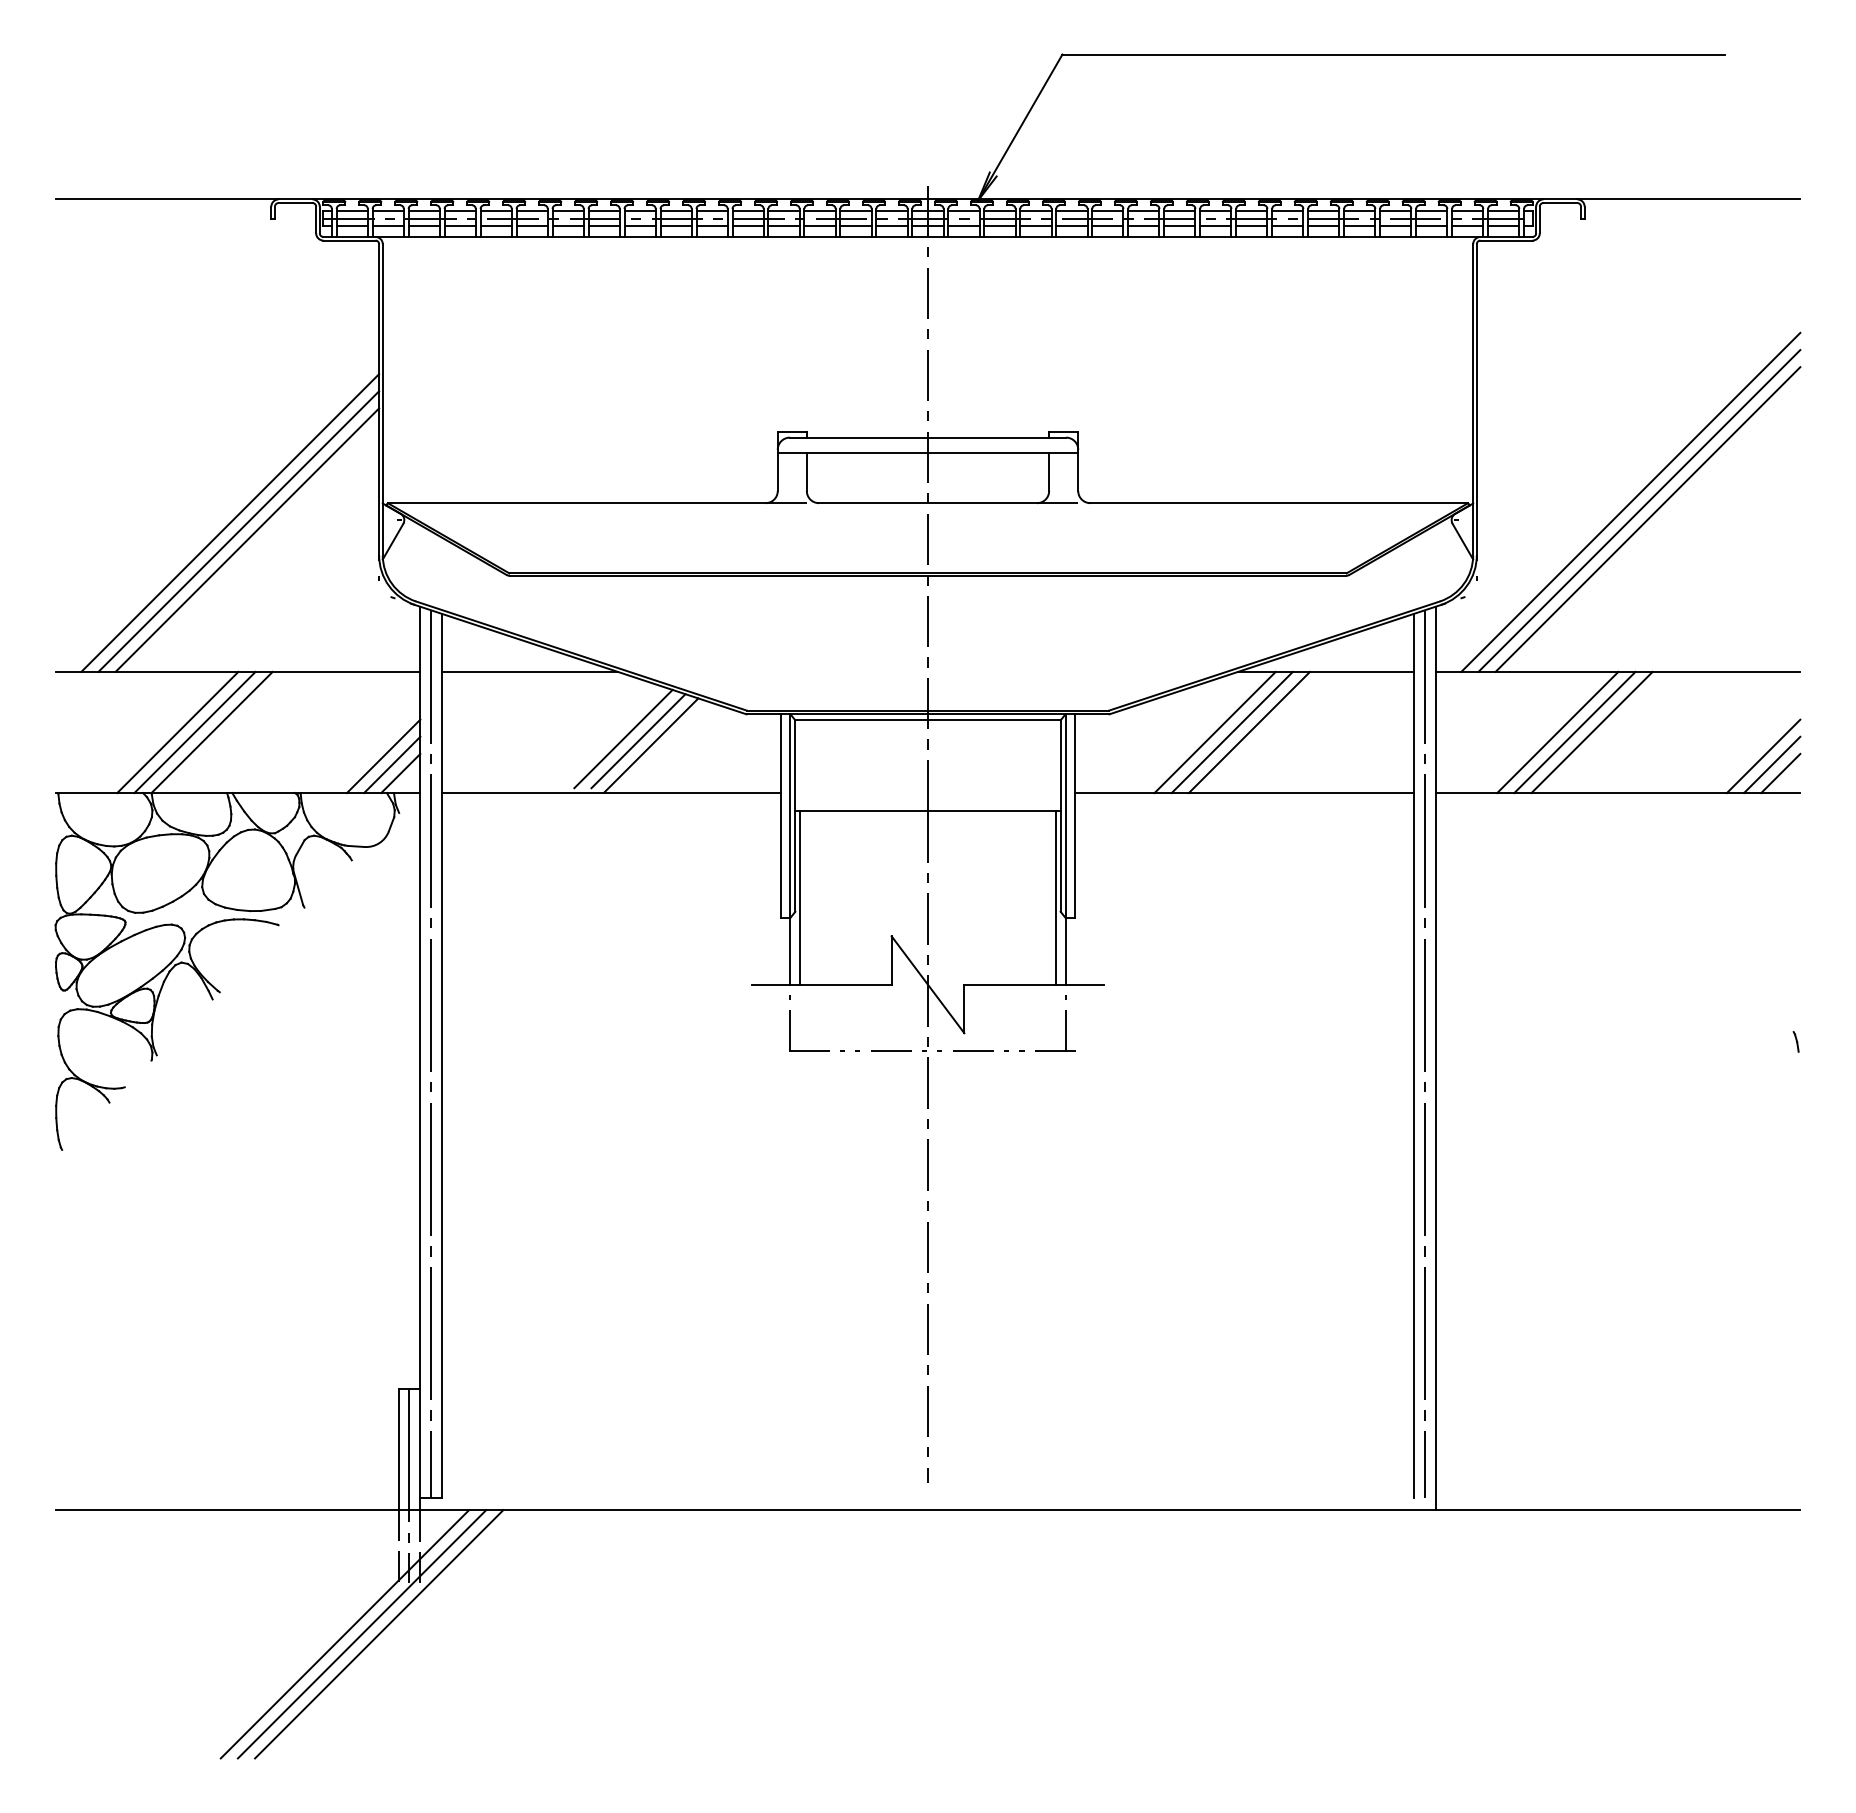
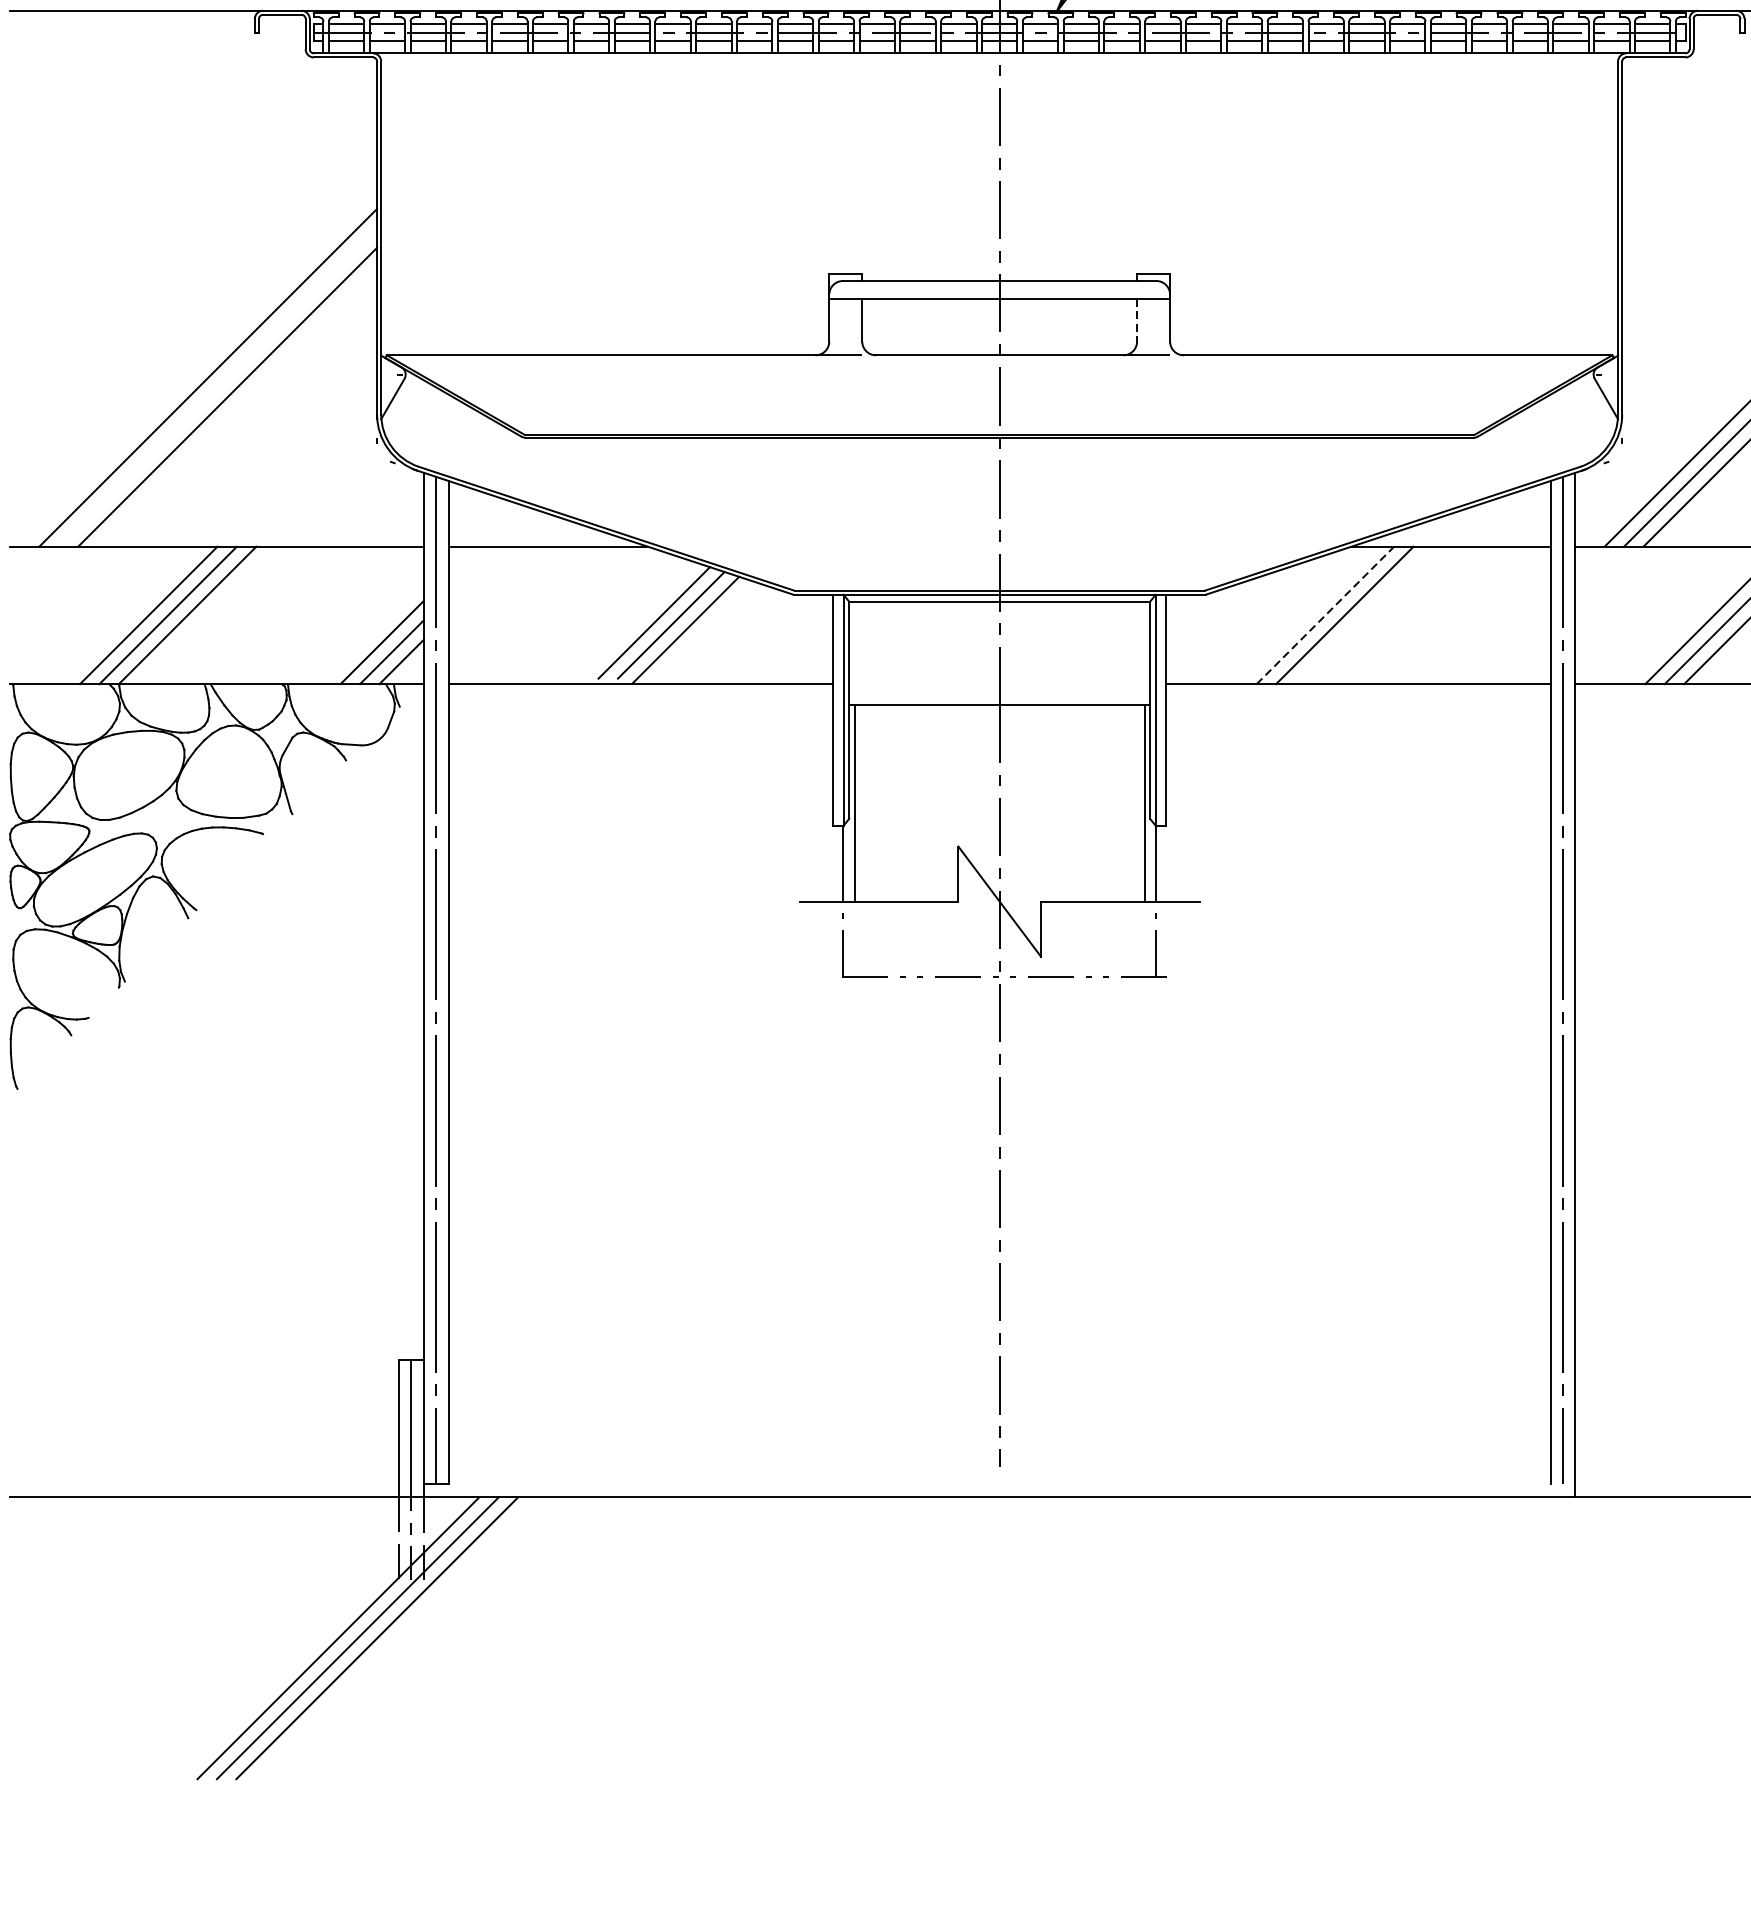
line: (1049, 472) -> (1137, 320), solid -> dashed
line: (238, 531) -> (217, 387), removed
line: (1215, 732) -> (1325, 615), solid -> dashed
line: (1249, 732) -> (1364, 615), removed

